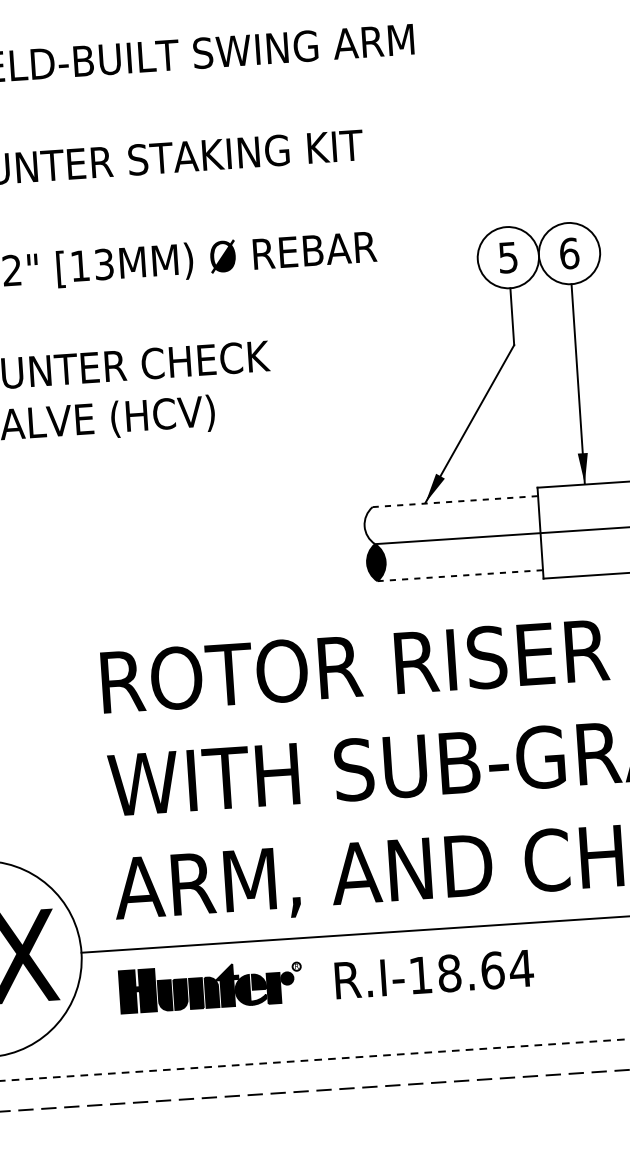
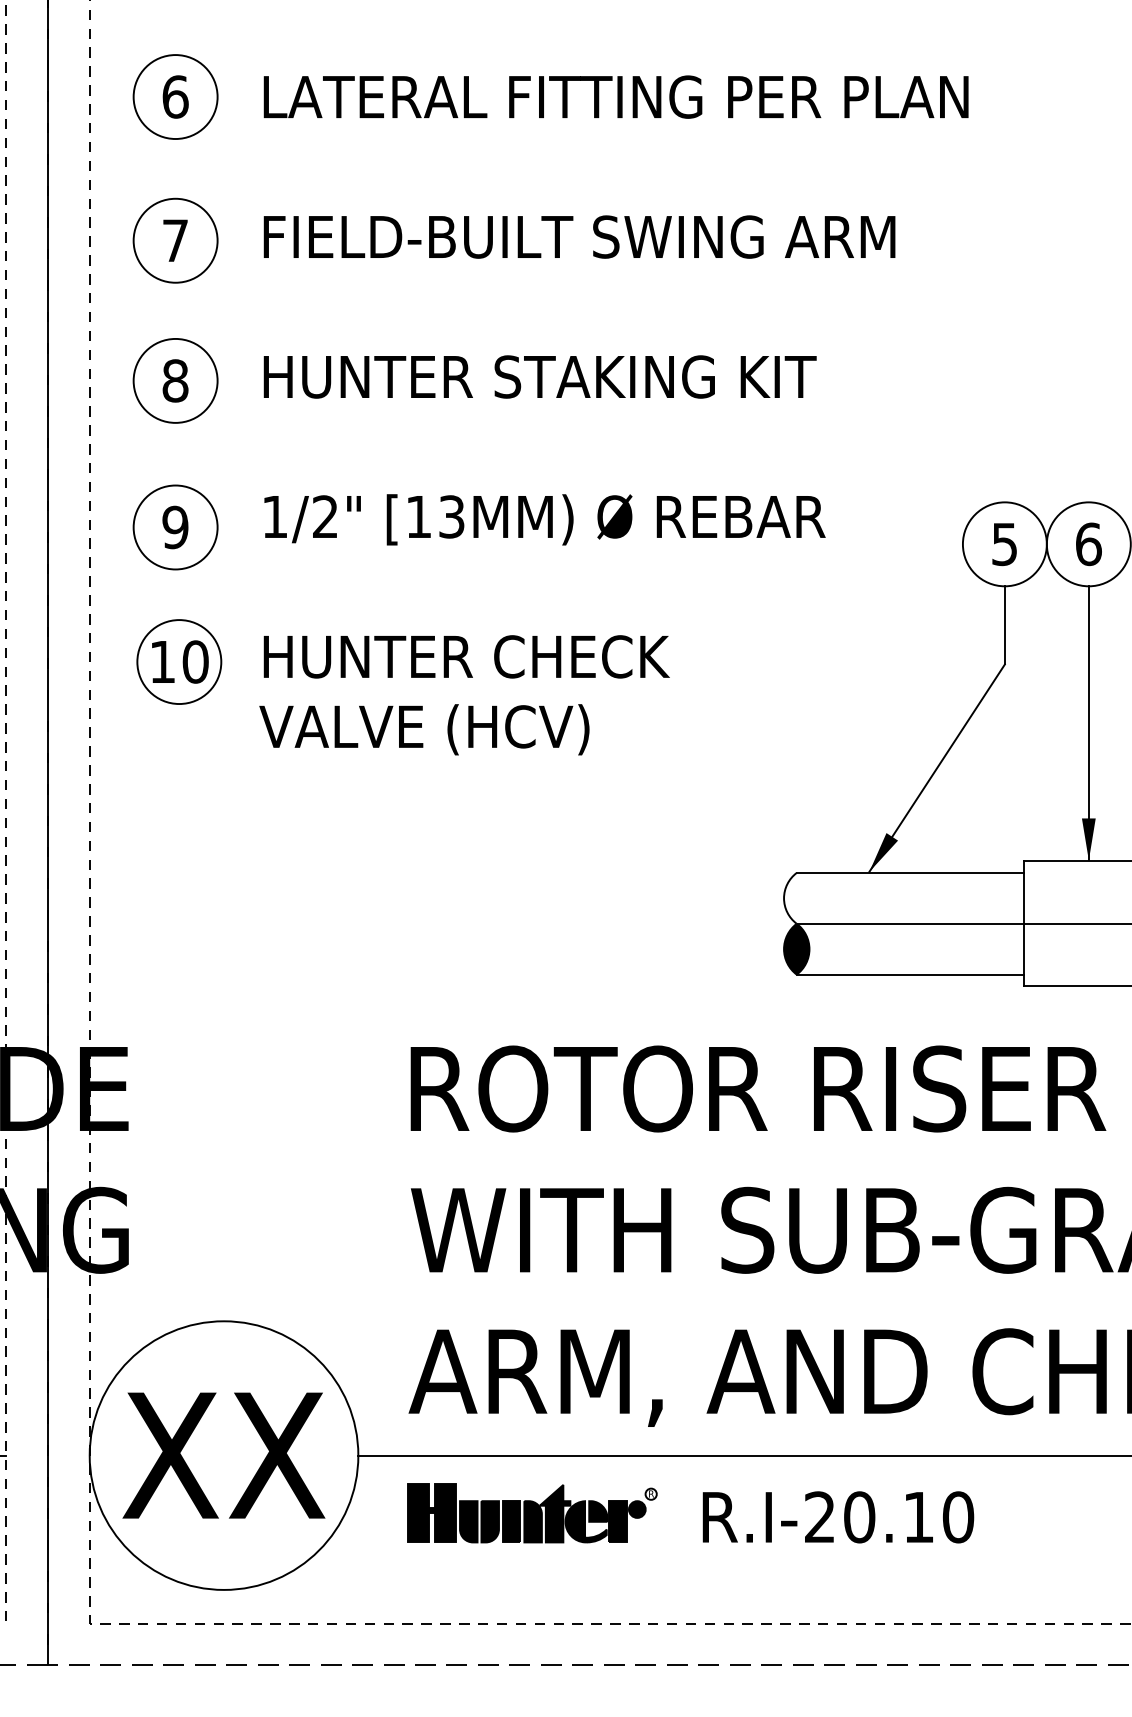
line: (455, 501) -> (910, 872), dashed -> solid
line: (460, 575) -> (910, 974), dashed -> solid
text: (471, 972) -> (889, 1517), R.I-18.64 -> R.I-20.10

